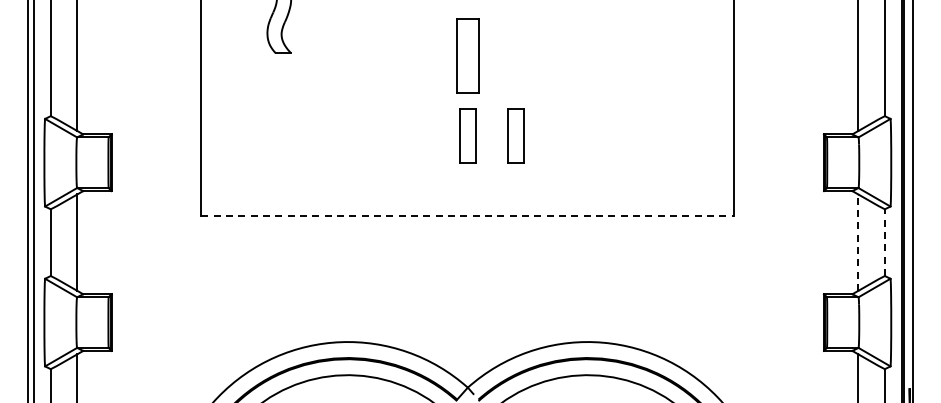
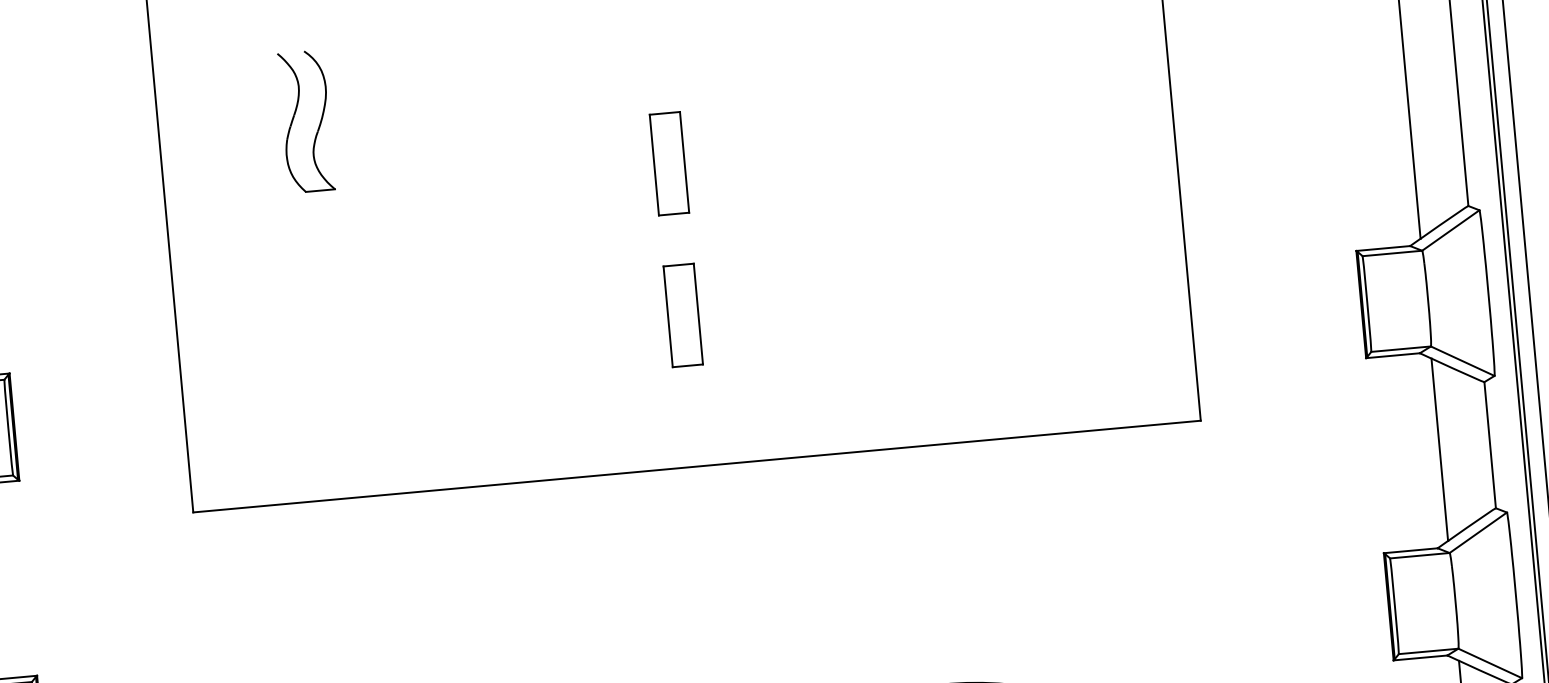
part: (467, 55) -> (668, 163), size x0.71
part: (515, 135) -> (773, 306), removed
line: (468, 216) -> (698, 467), dashed -> solid
line: (858, 242) -> (1440, 449), dashed -> solid
line: (884, 242) -> (1489, 444), dashed -> solid

